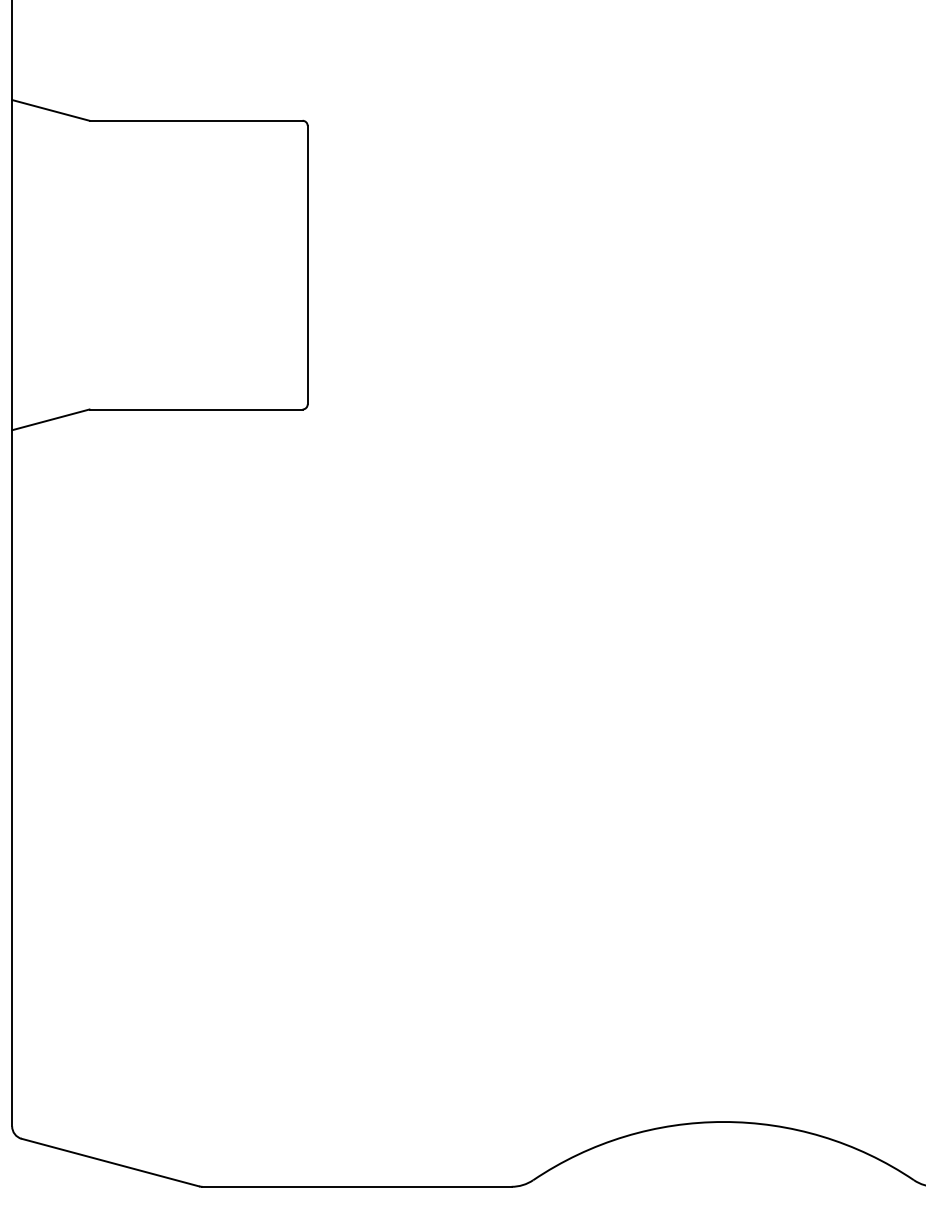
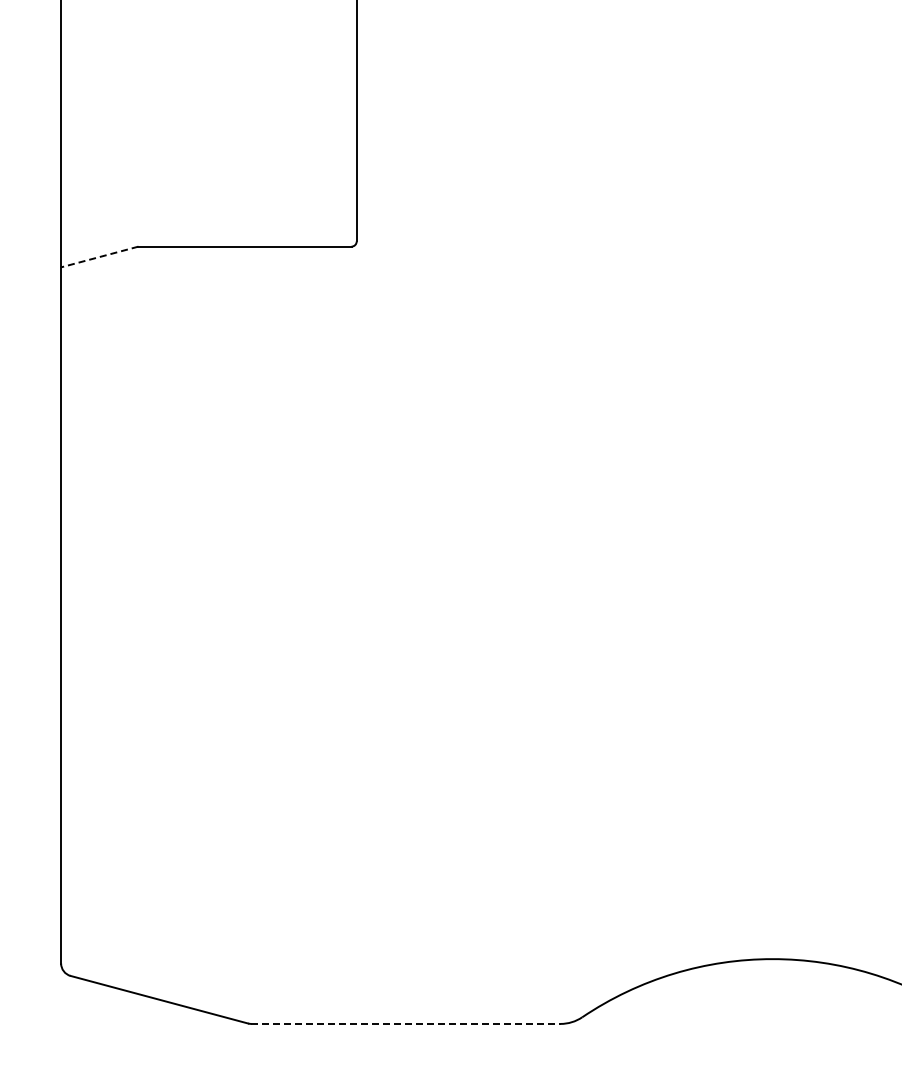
line: (50, 420) -> (99, 257), solid -> dashed
line: (357, 1186) -> (406, 1023), solid -> dashed

